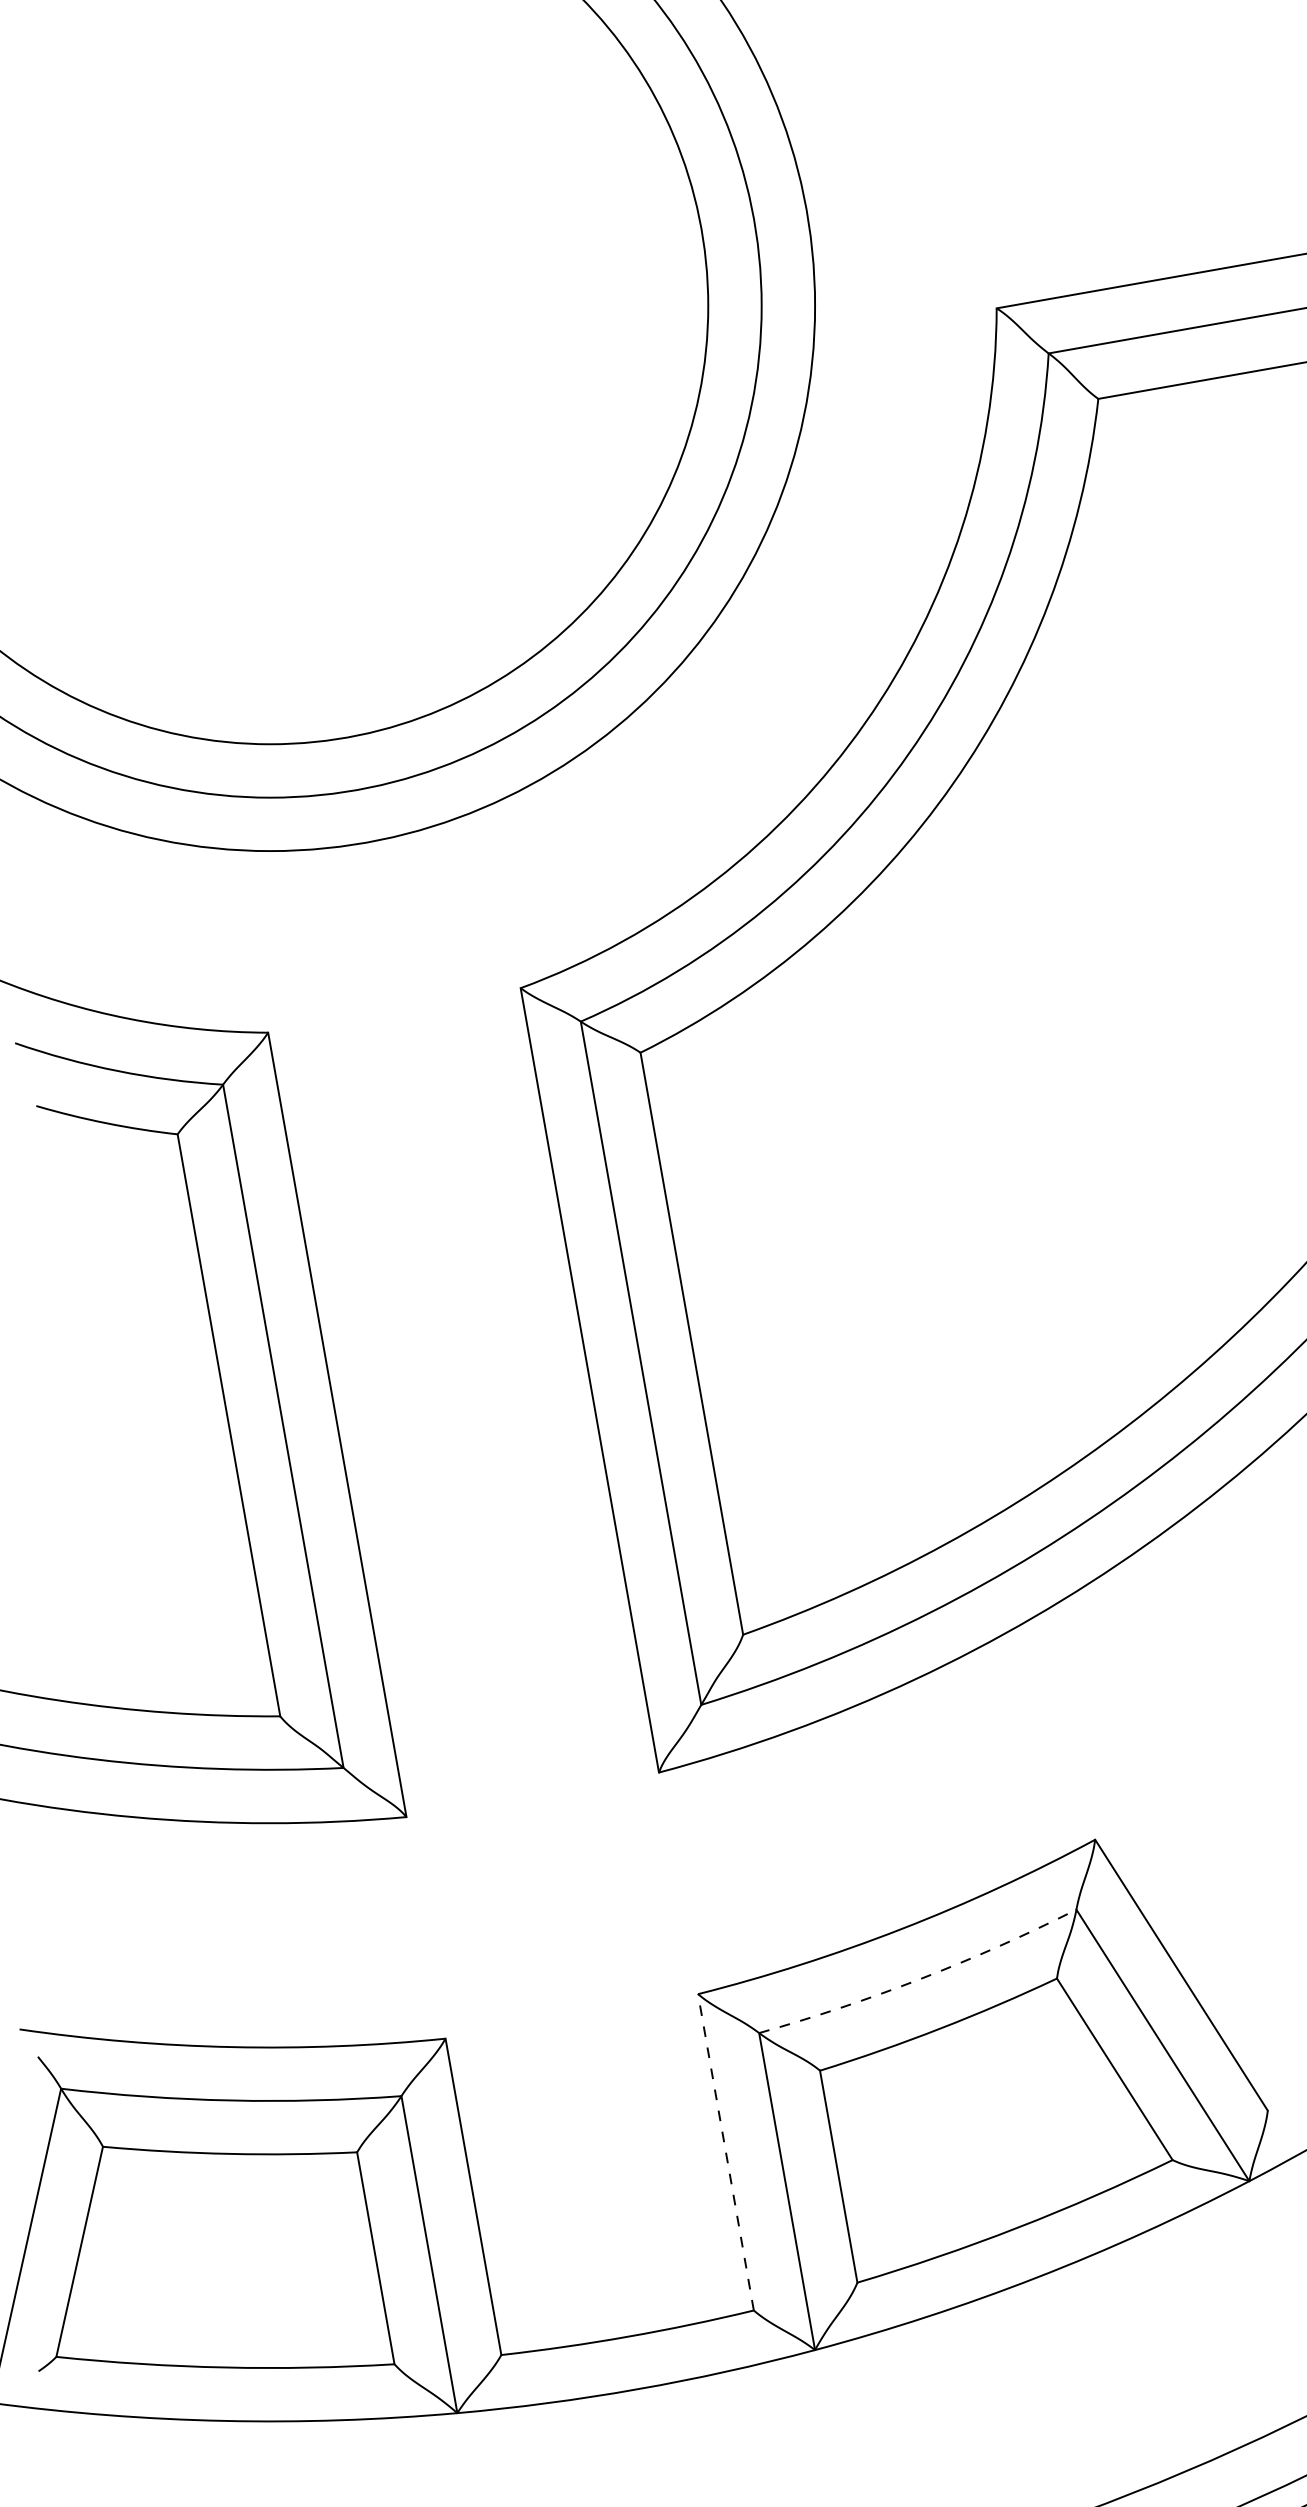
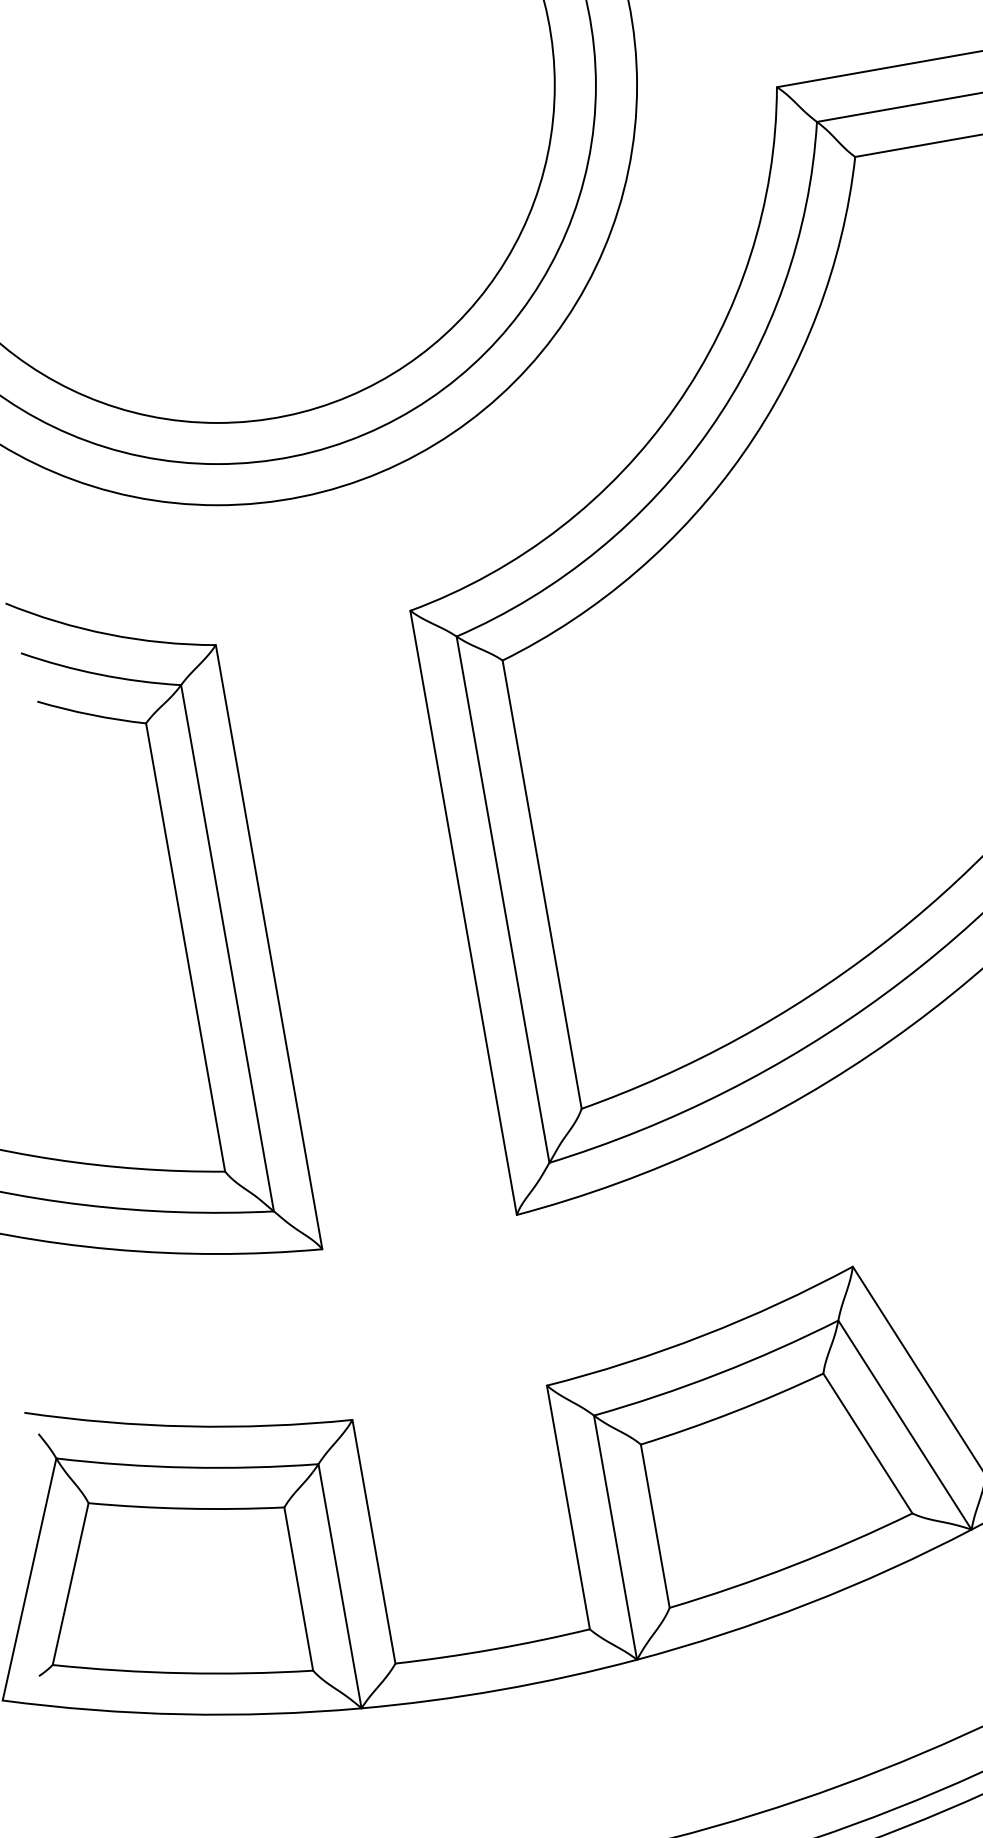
arc: (920, 1978) -> (718, 1373), dashed -> solid
line: (725, 2152) -> (568, 1507), dashed -> solid

